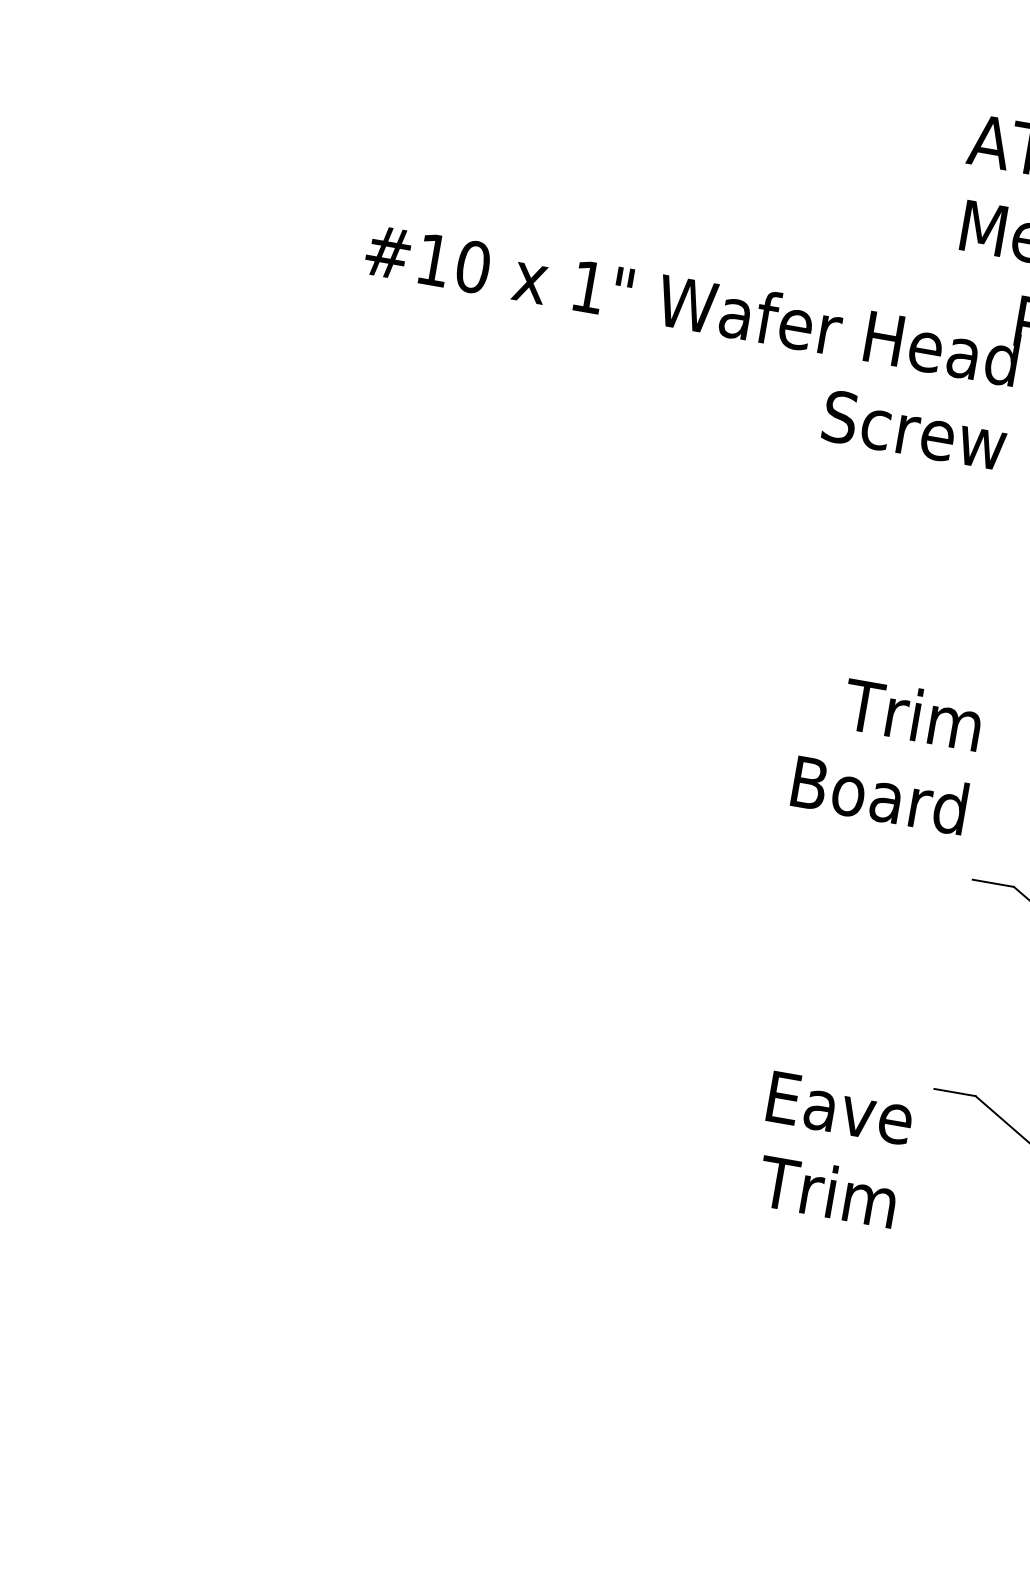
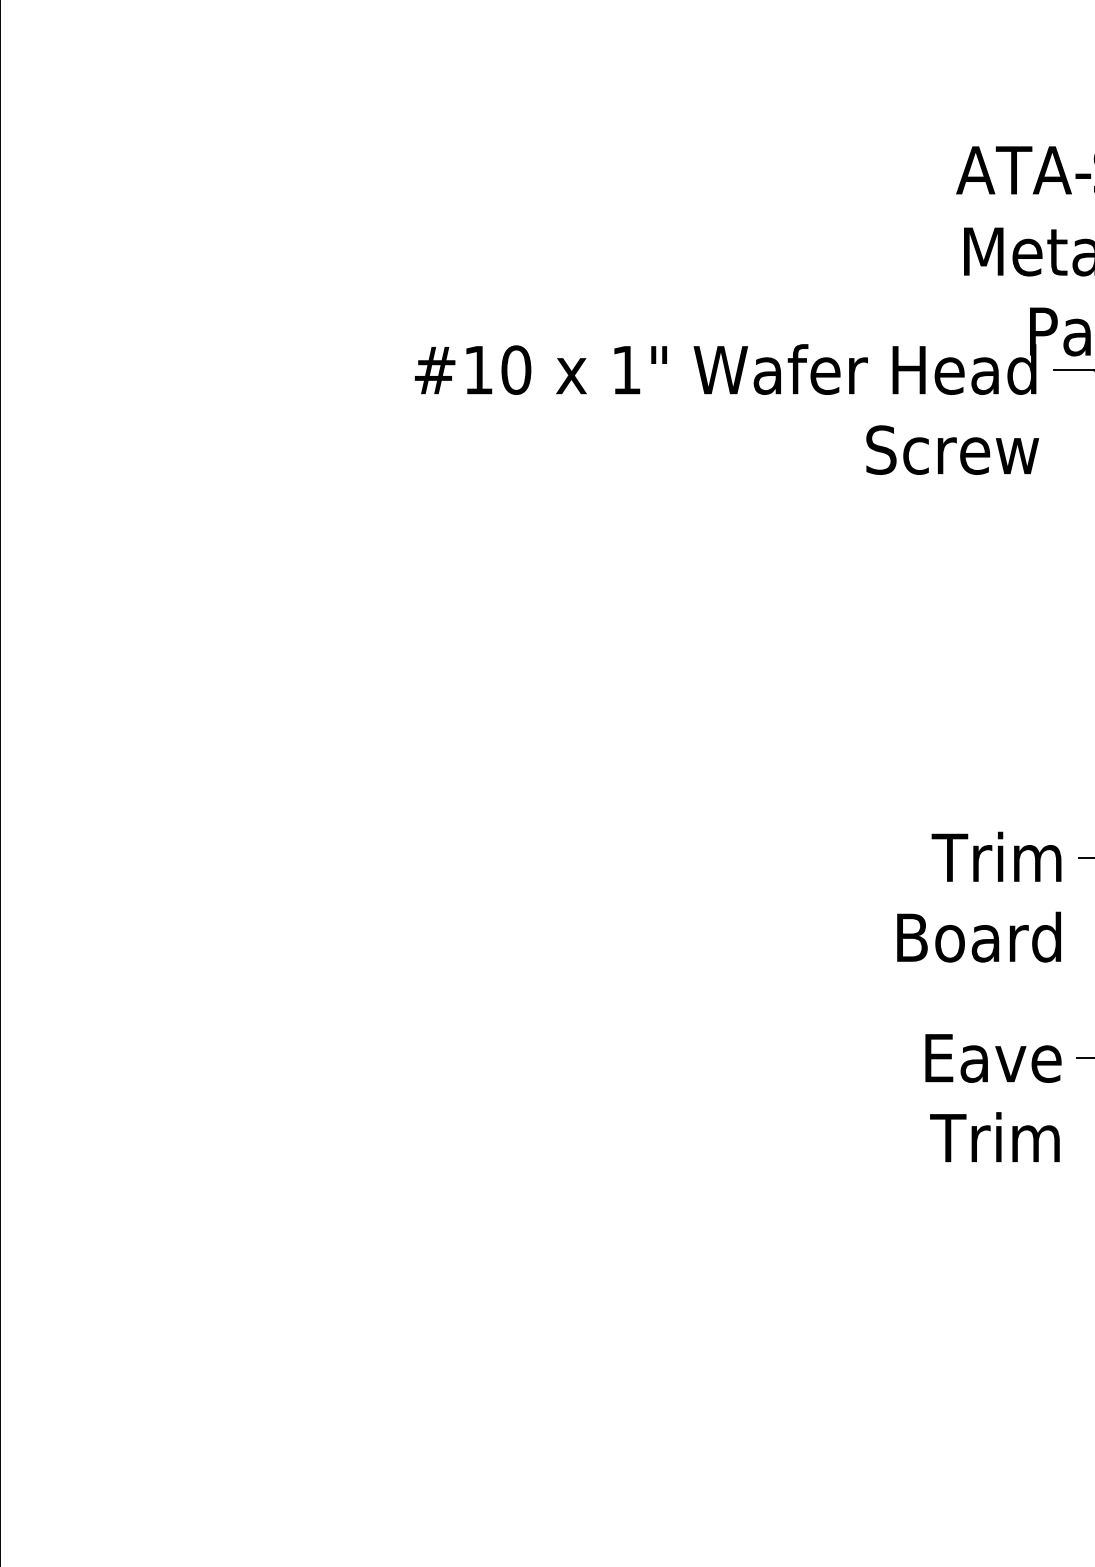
text: (887, 752) -> (979, 896), moved
text: (833, 1150) -> (993, 1098), moved

